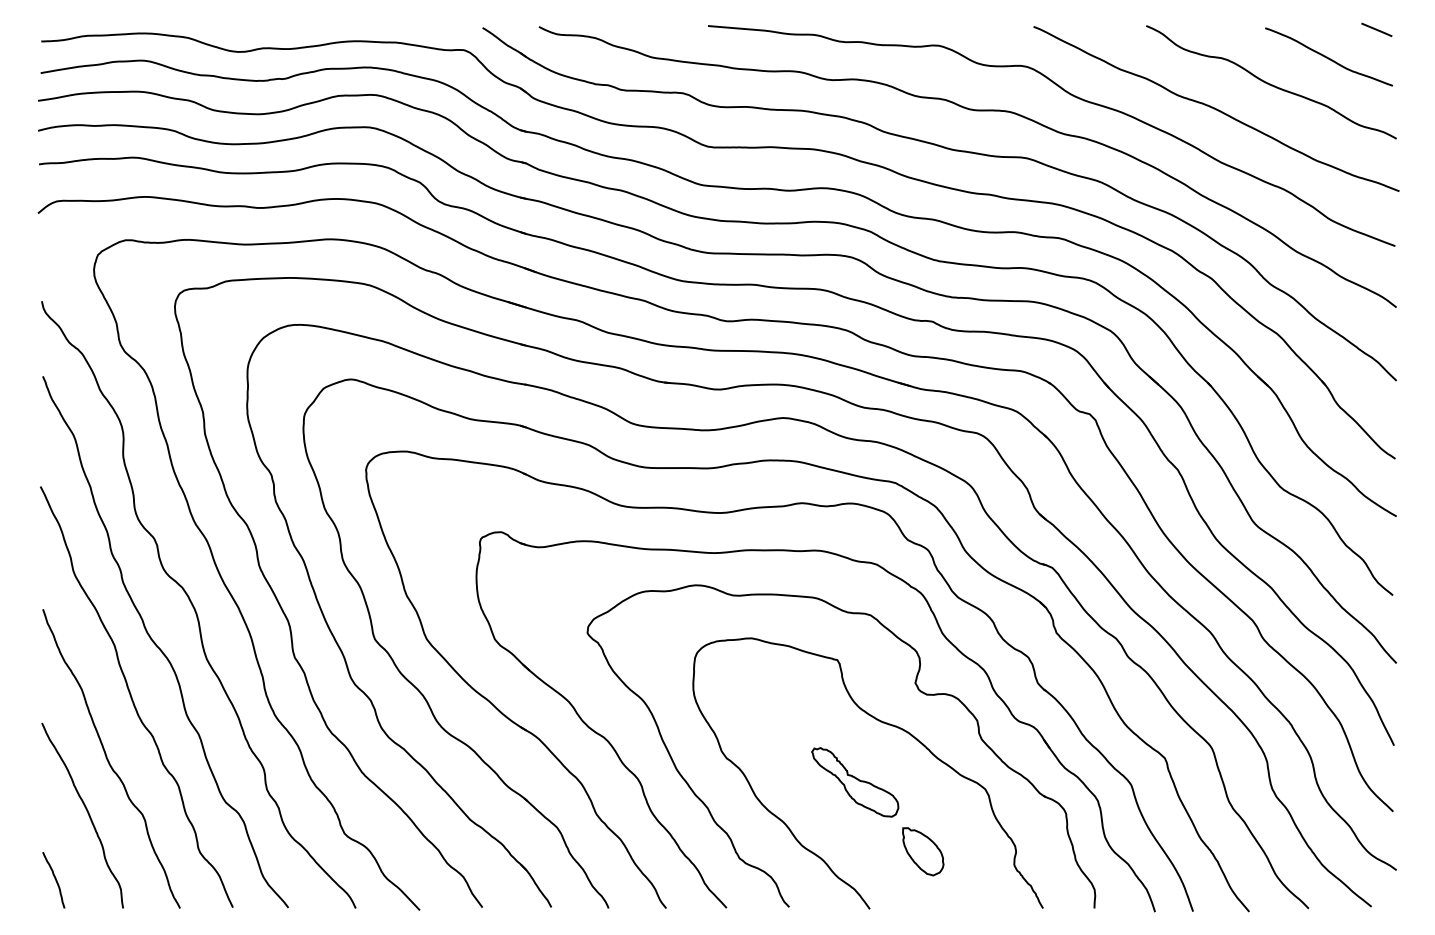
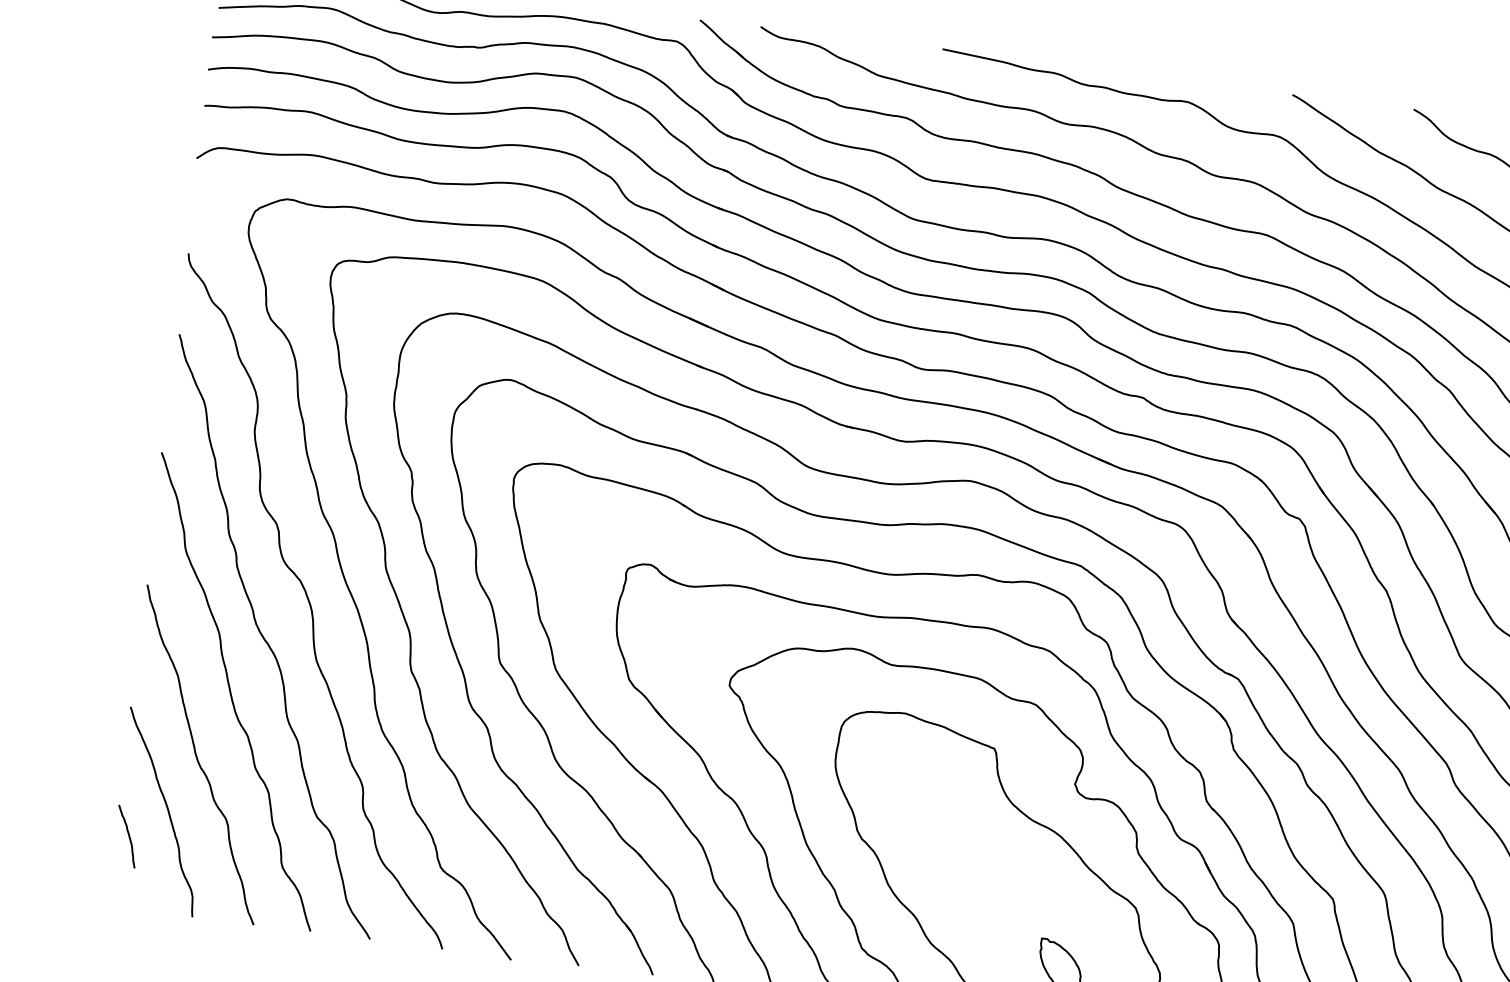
part: (855, 782) -> (996, 882), removed
curve: (55, 880) -> (128, 837), moved

